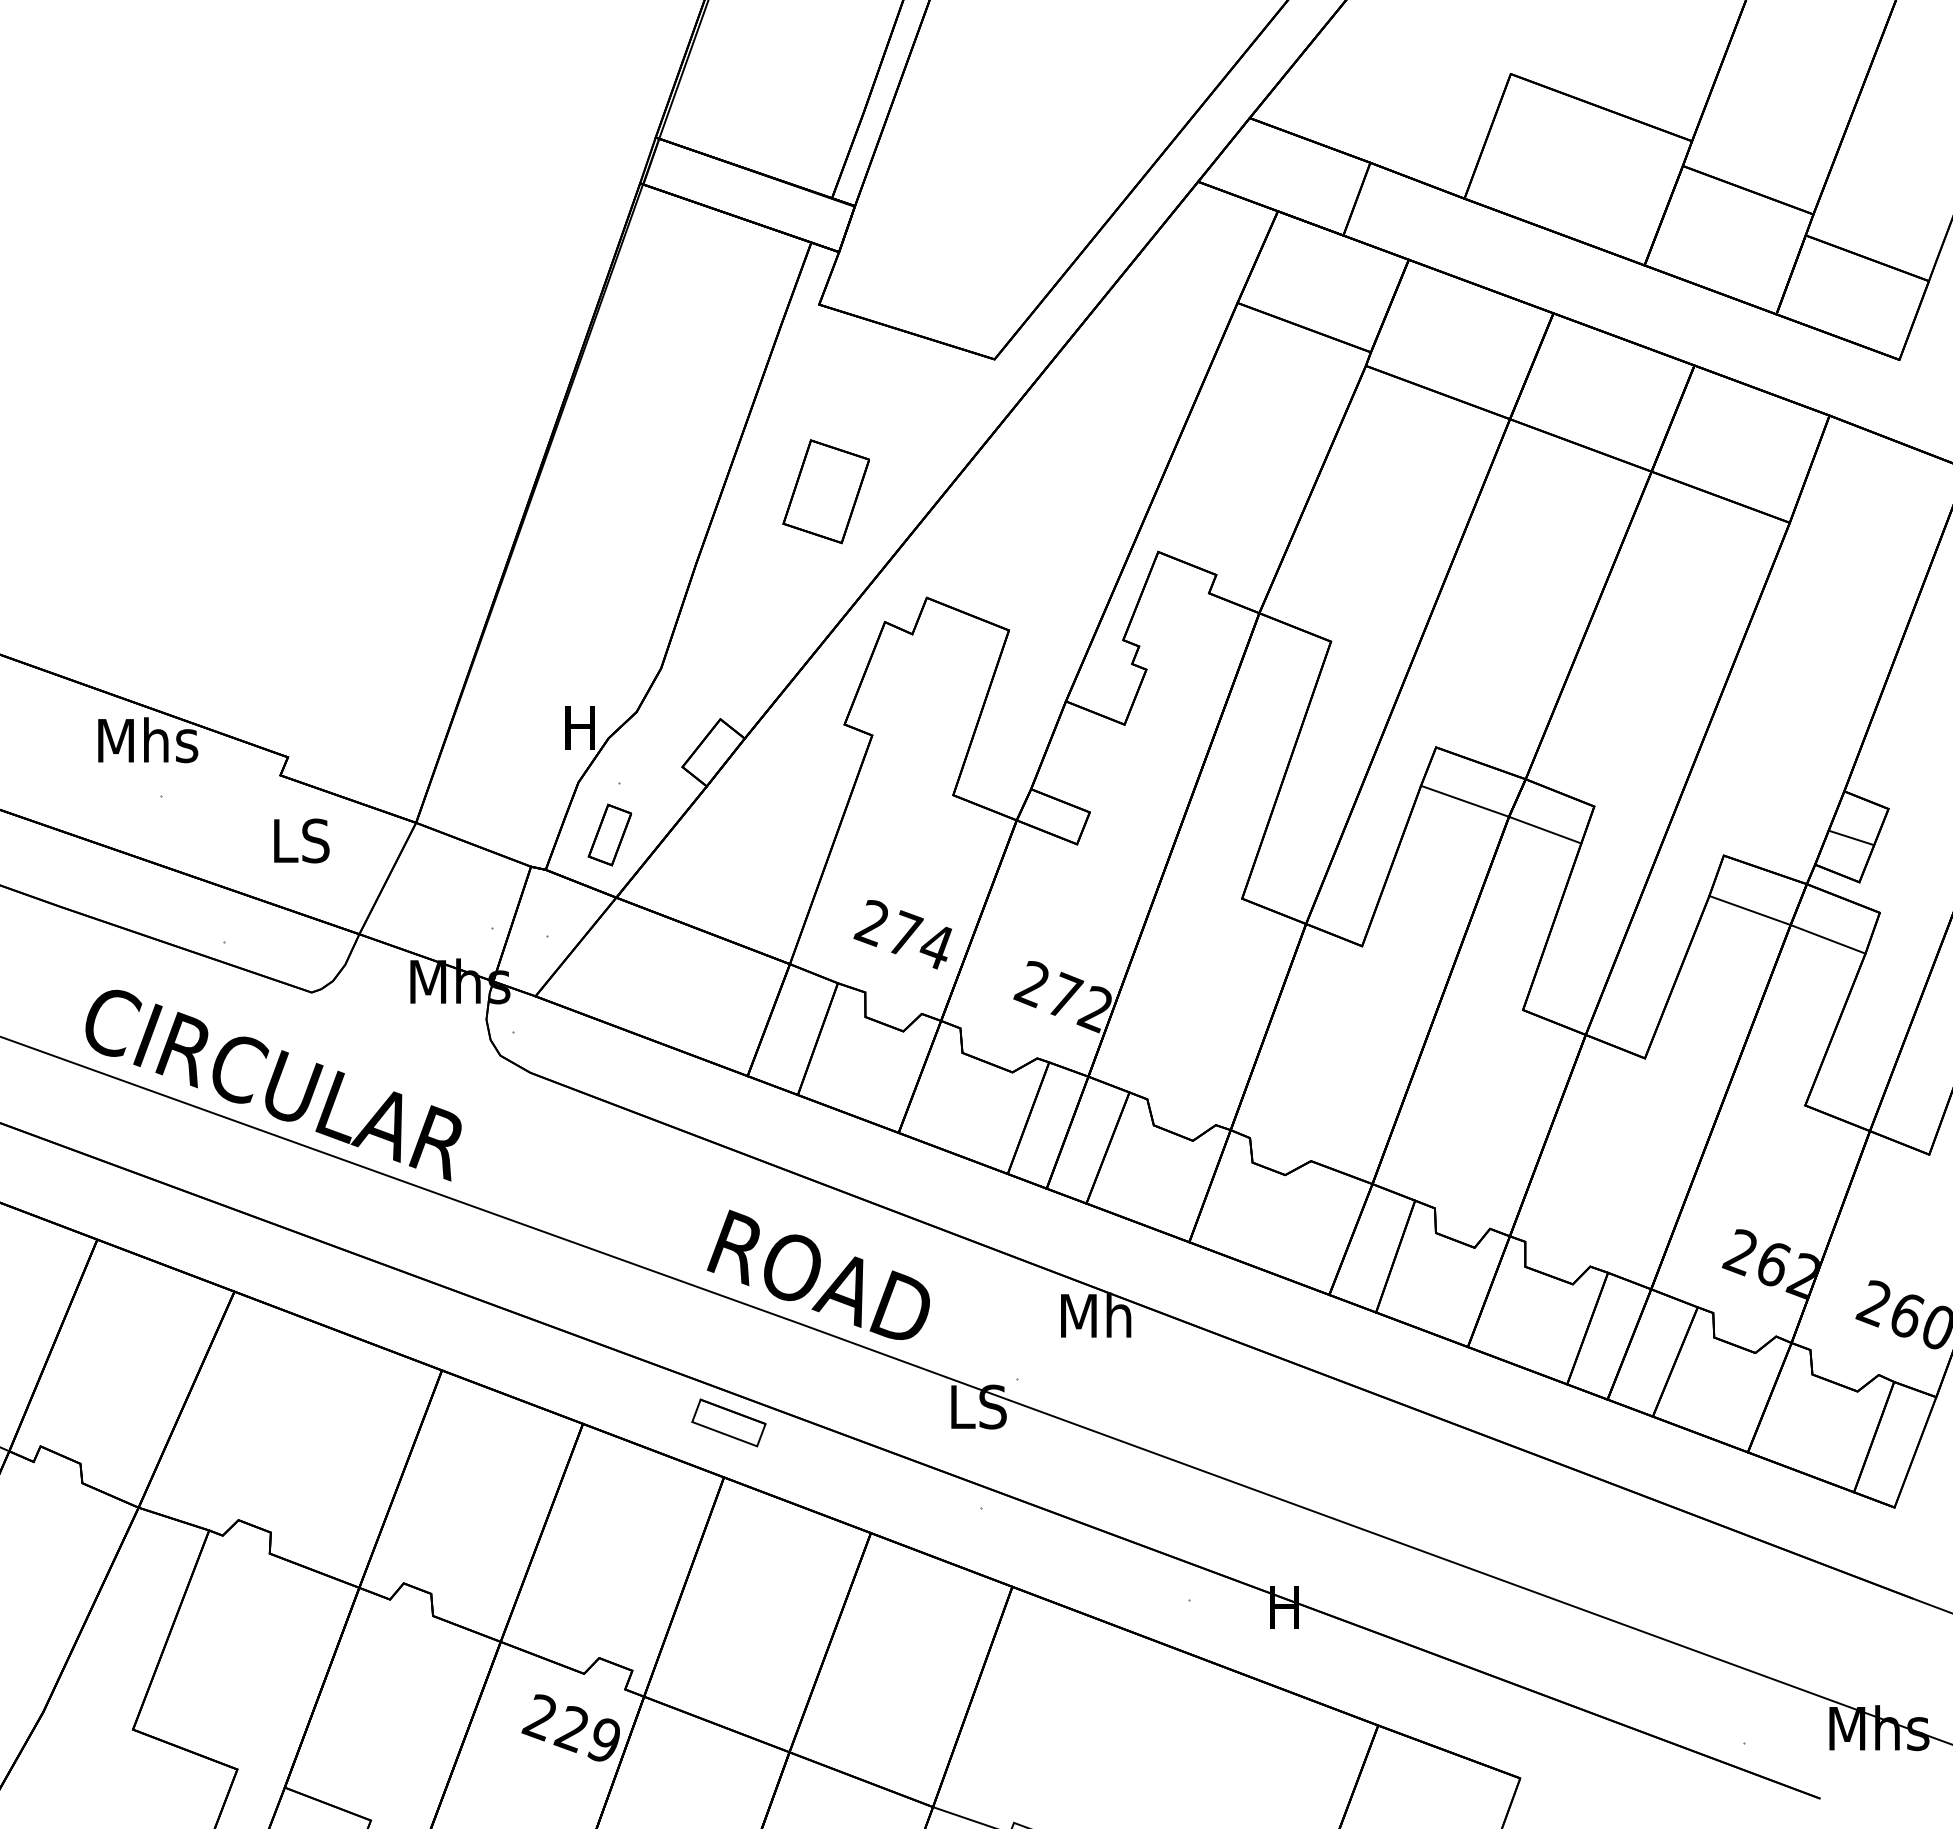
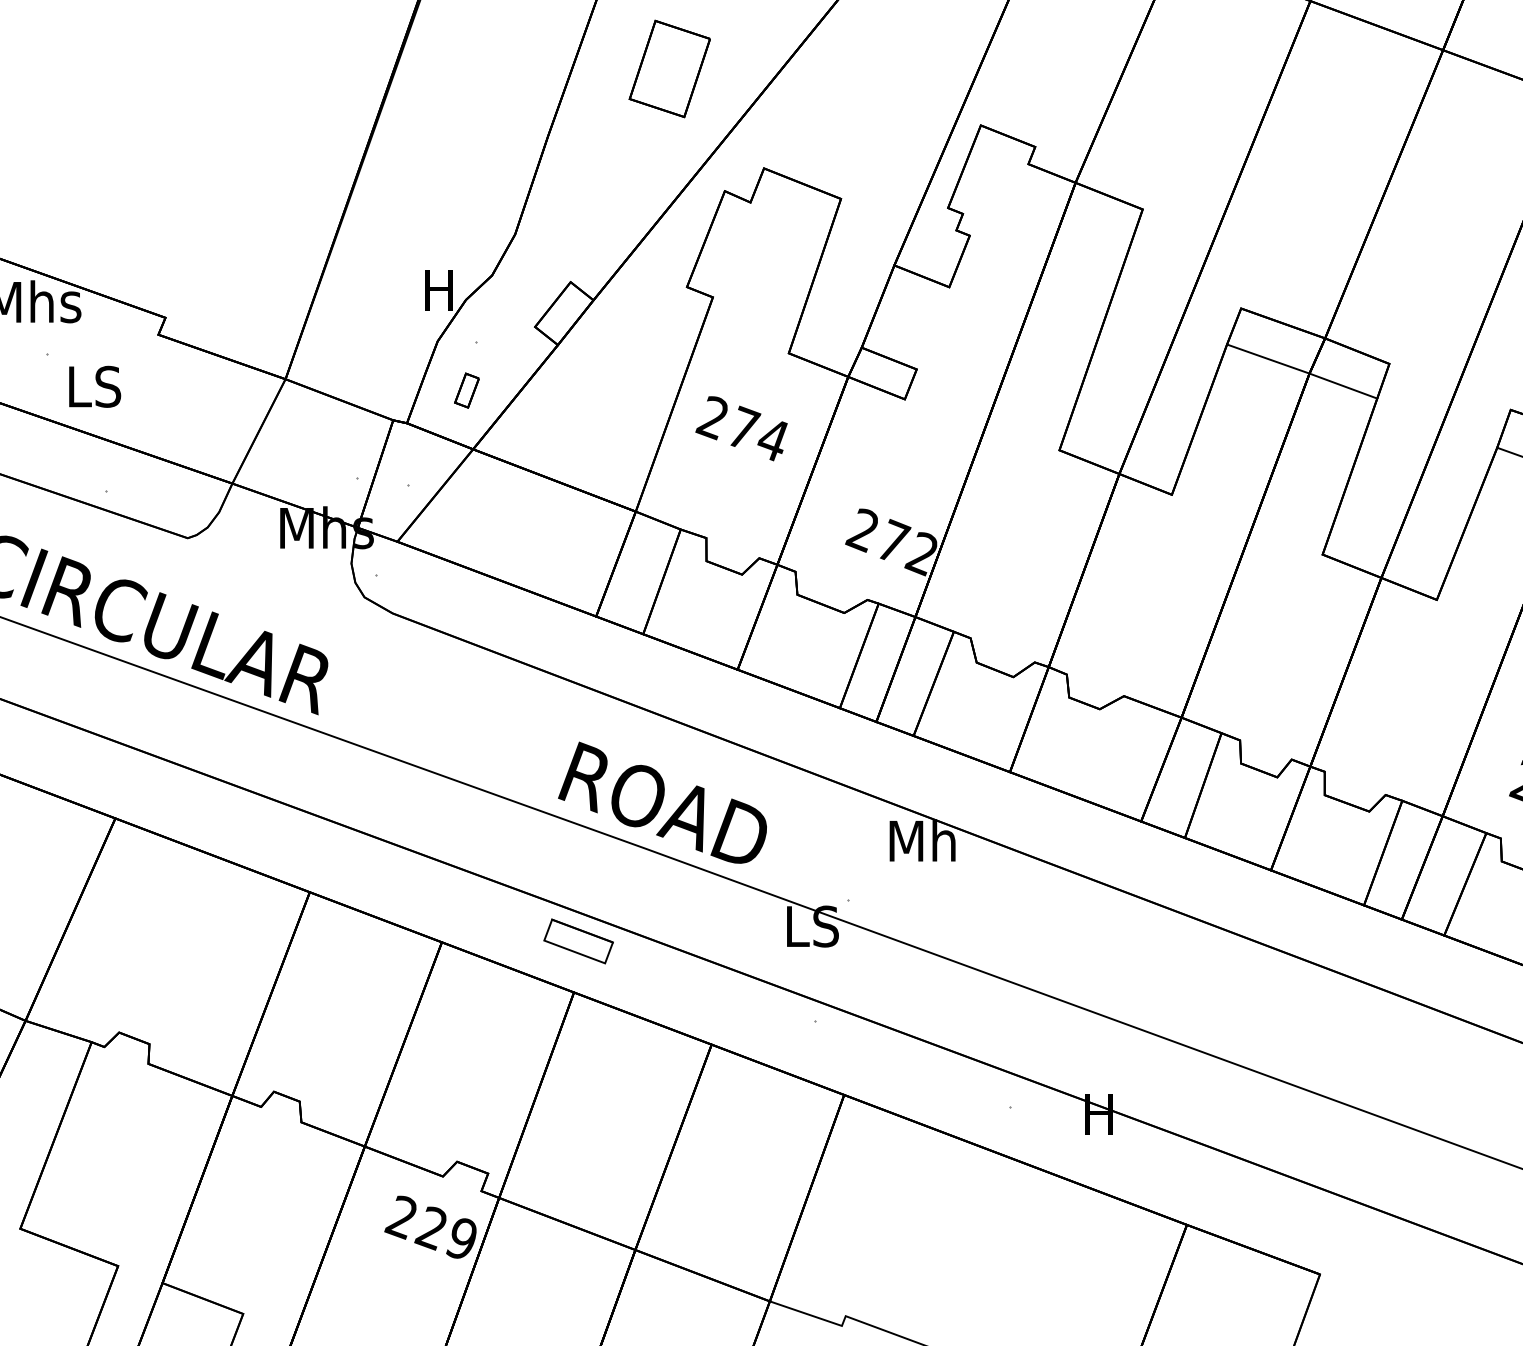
part: (609, 834) -> (466, 390), size x0.6
text: (301, 840) -> (94, 386), moved
text: (902, 934) -> (741, 428), moved

